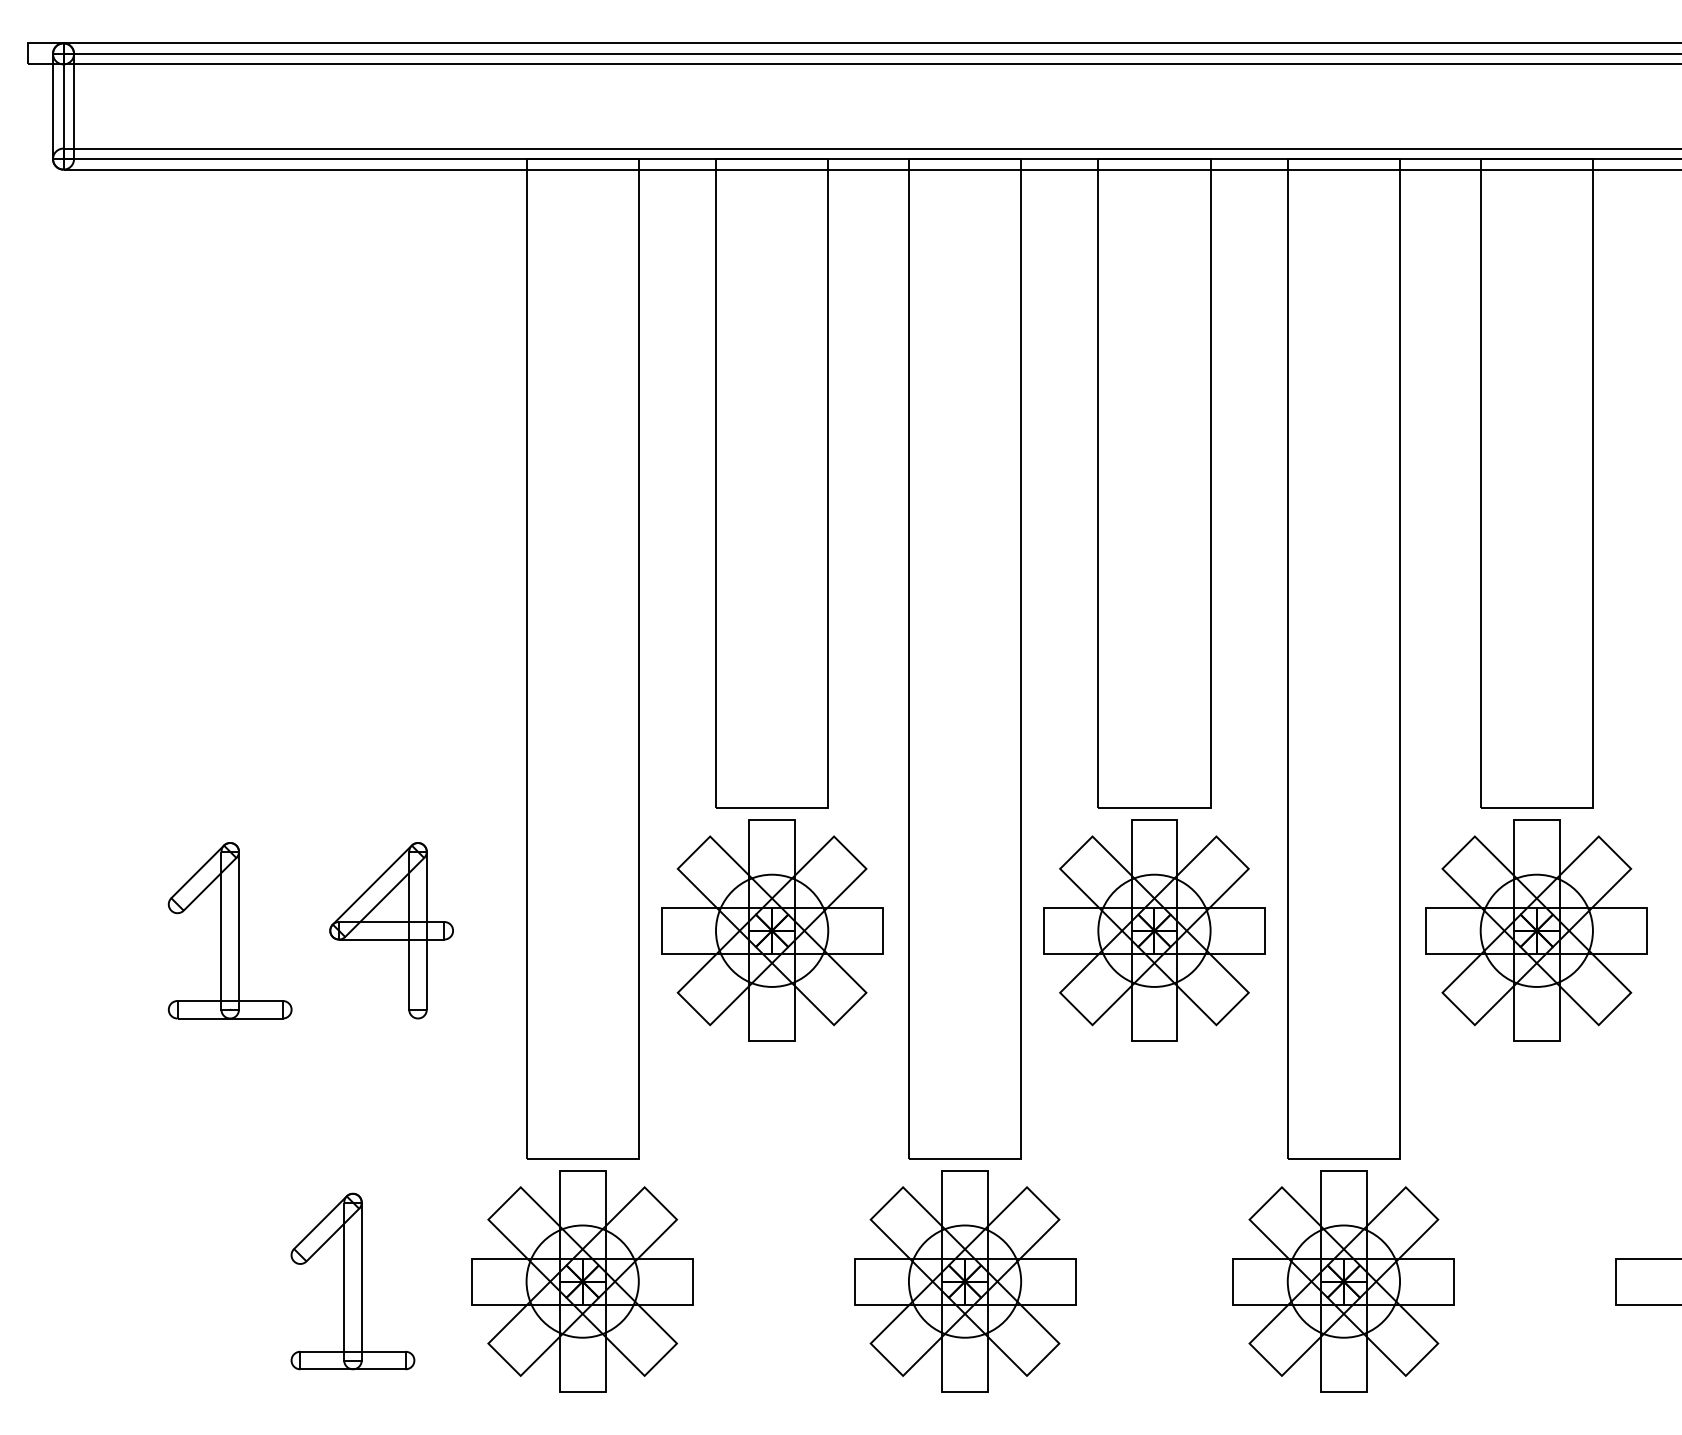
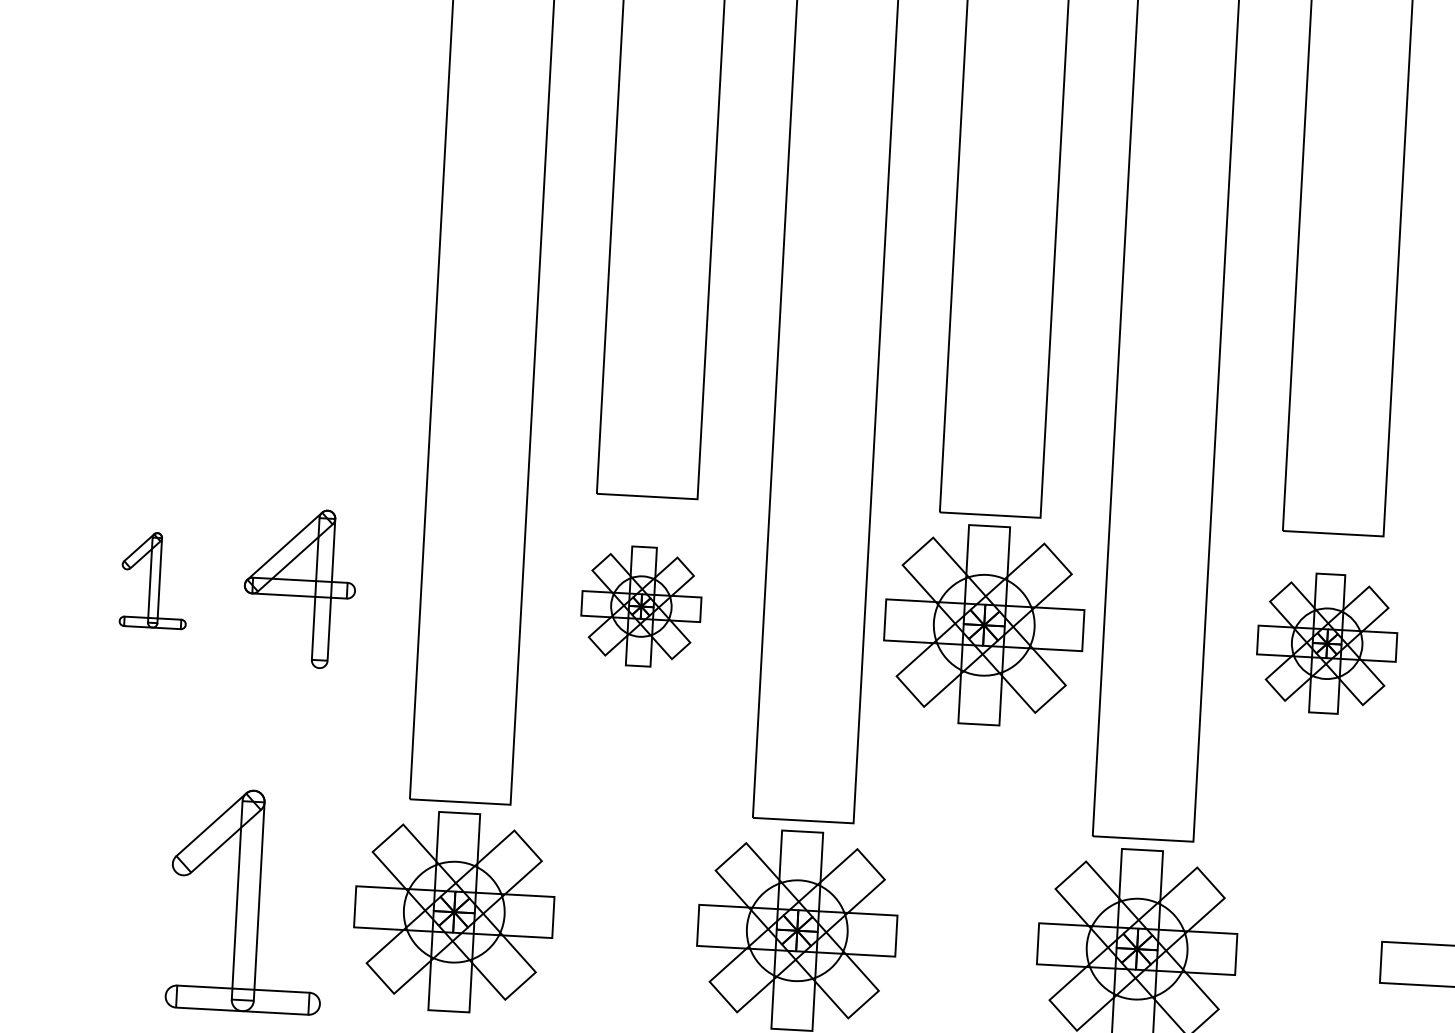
part: (229, 930) -> (154, 580), size x0.6
part: (772, 930) -> (641, 606), size x0.6
part: (1536, 930) -> (1326, 643), size x0.7
part: (352, 1281) -> (247, 900), size x1.4

